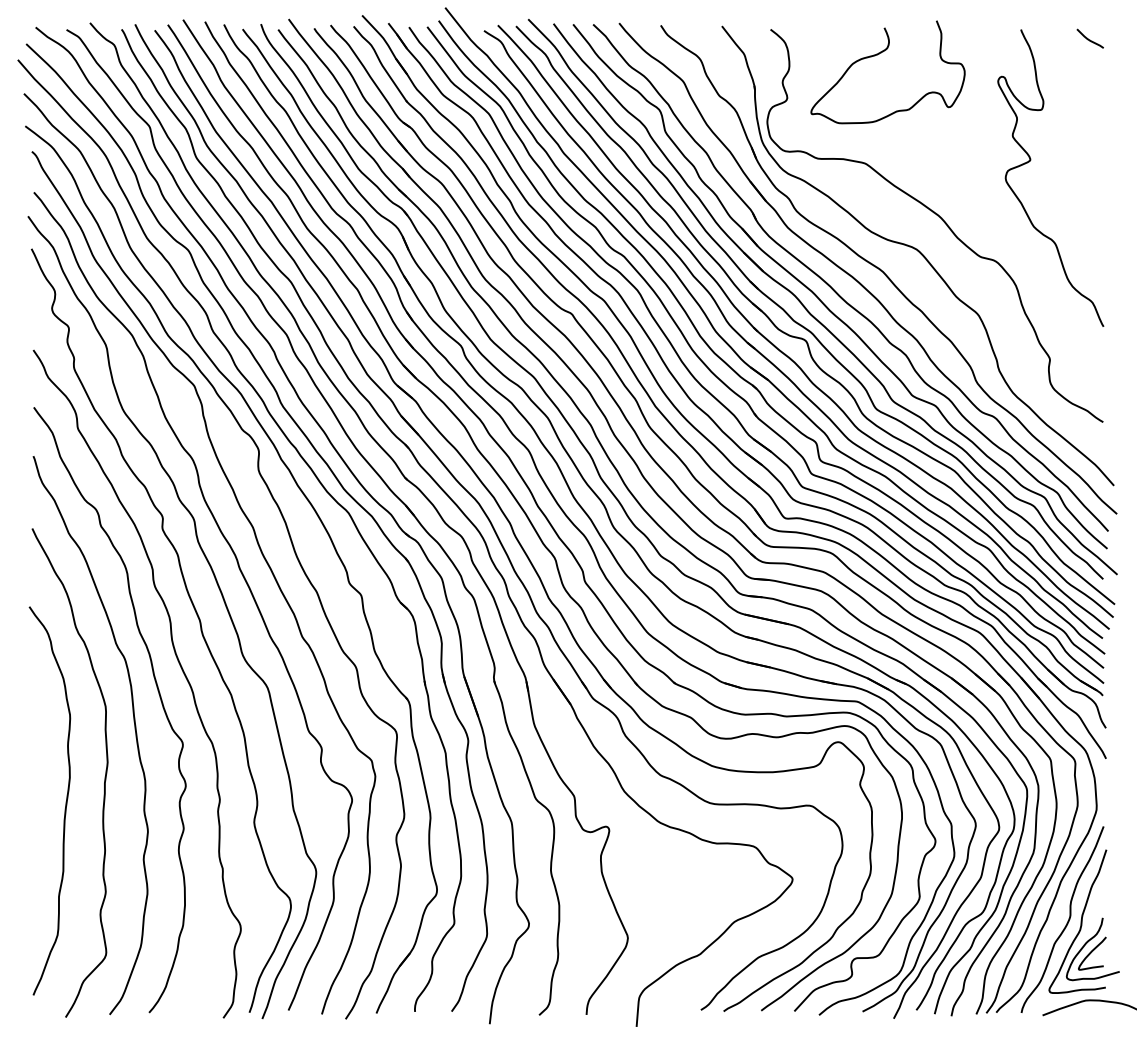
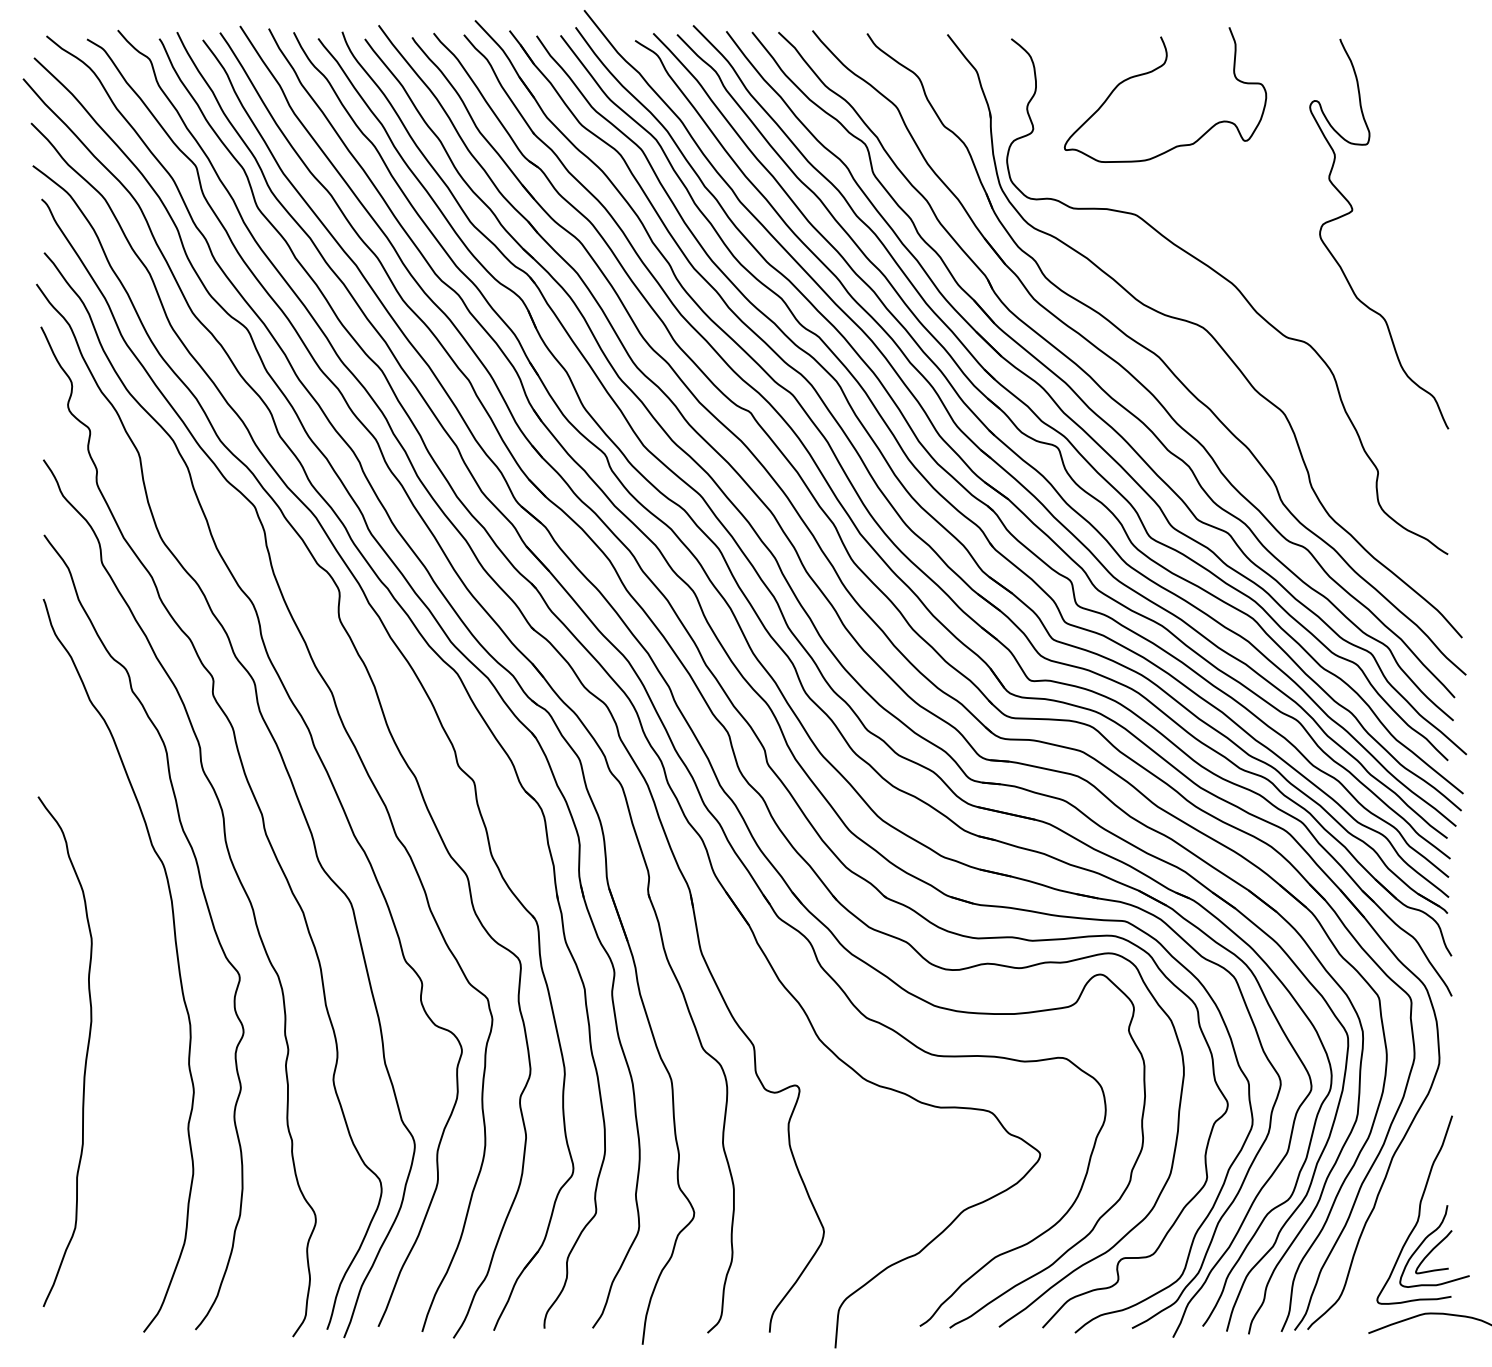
curve: (1089, 39) -> (1429, 51), removed
curve: (105, 775) -> (137, 1018), removed
curve: (1067, 922) -> (1400, 1211), removed

